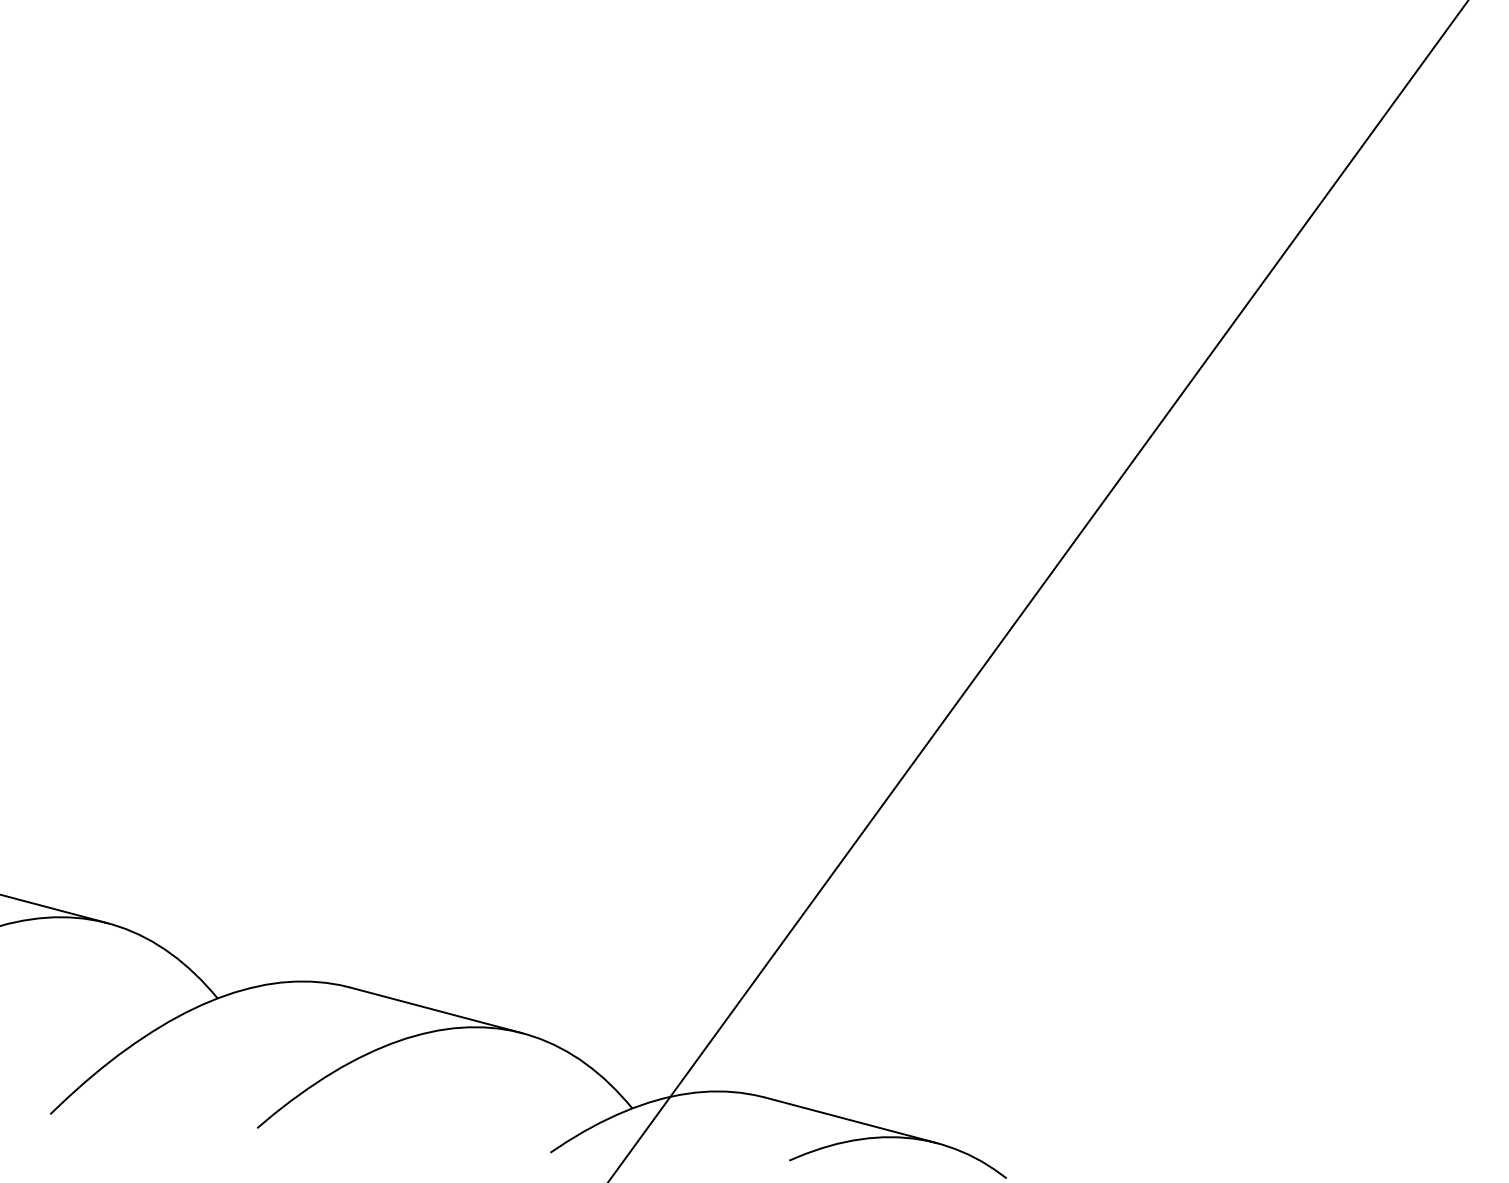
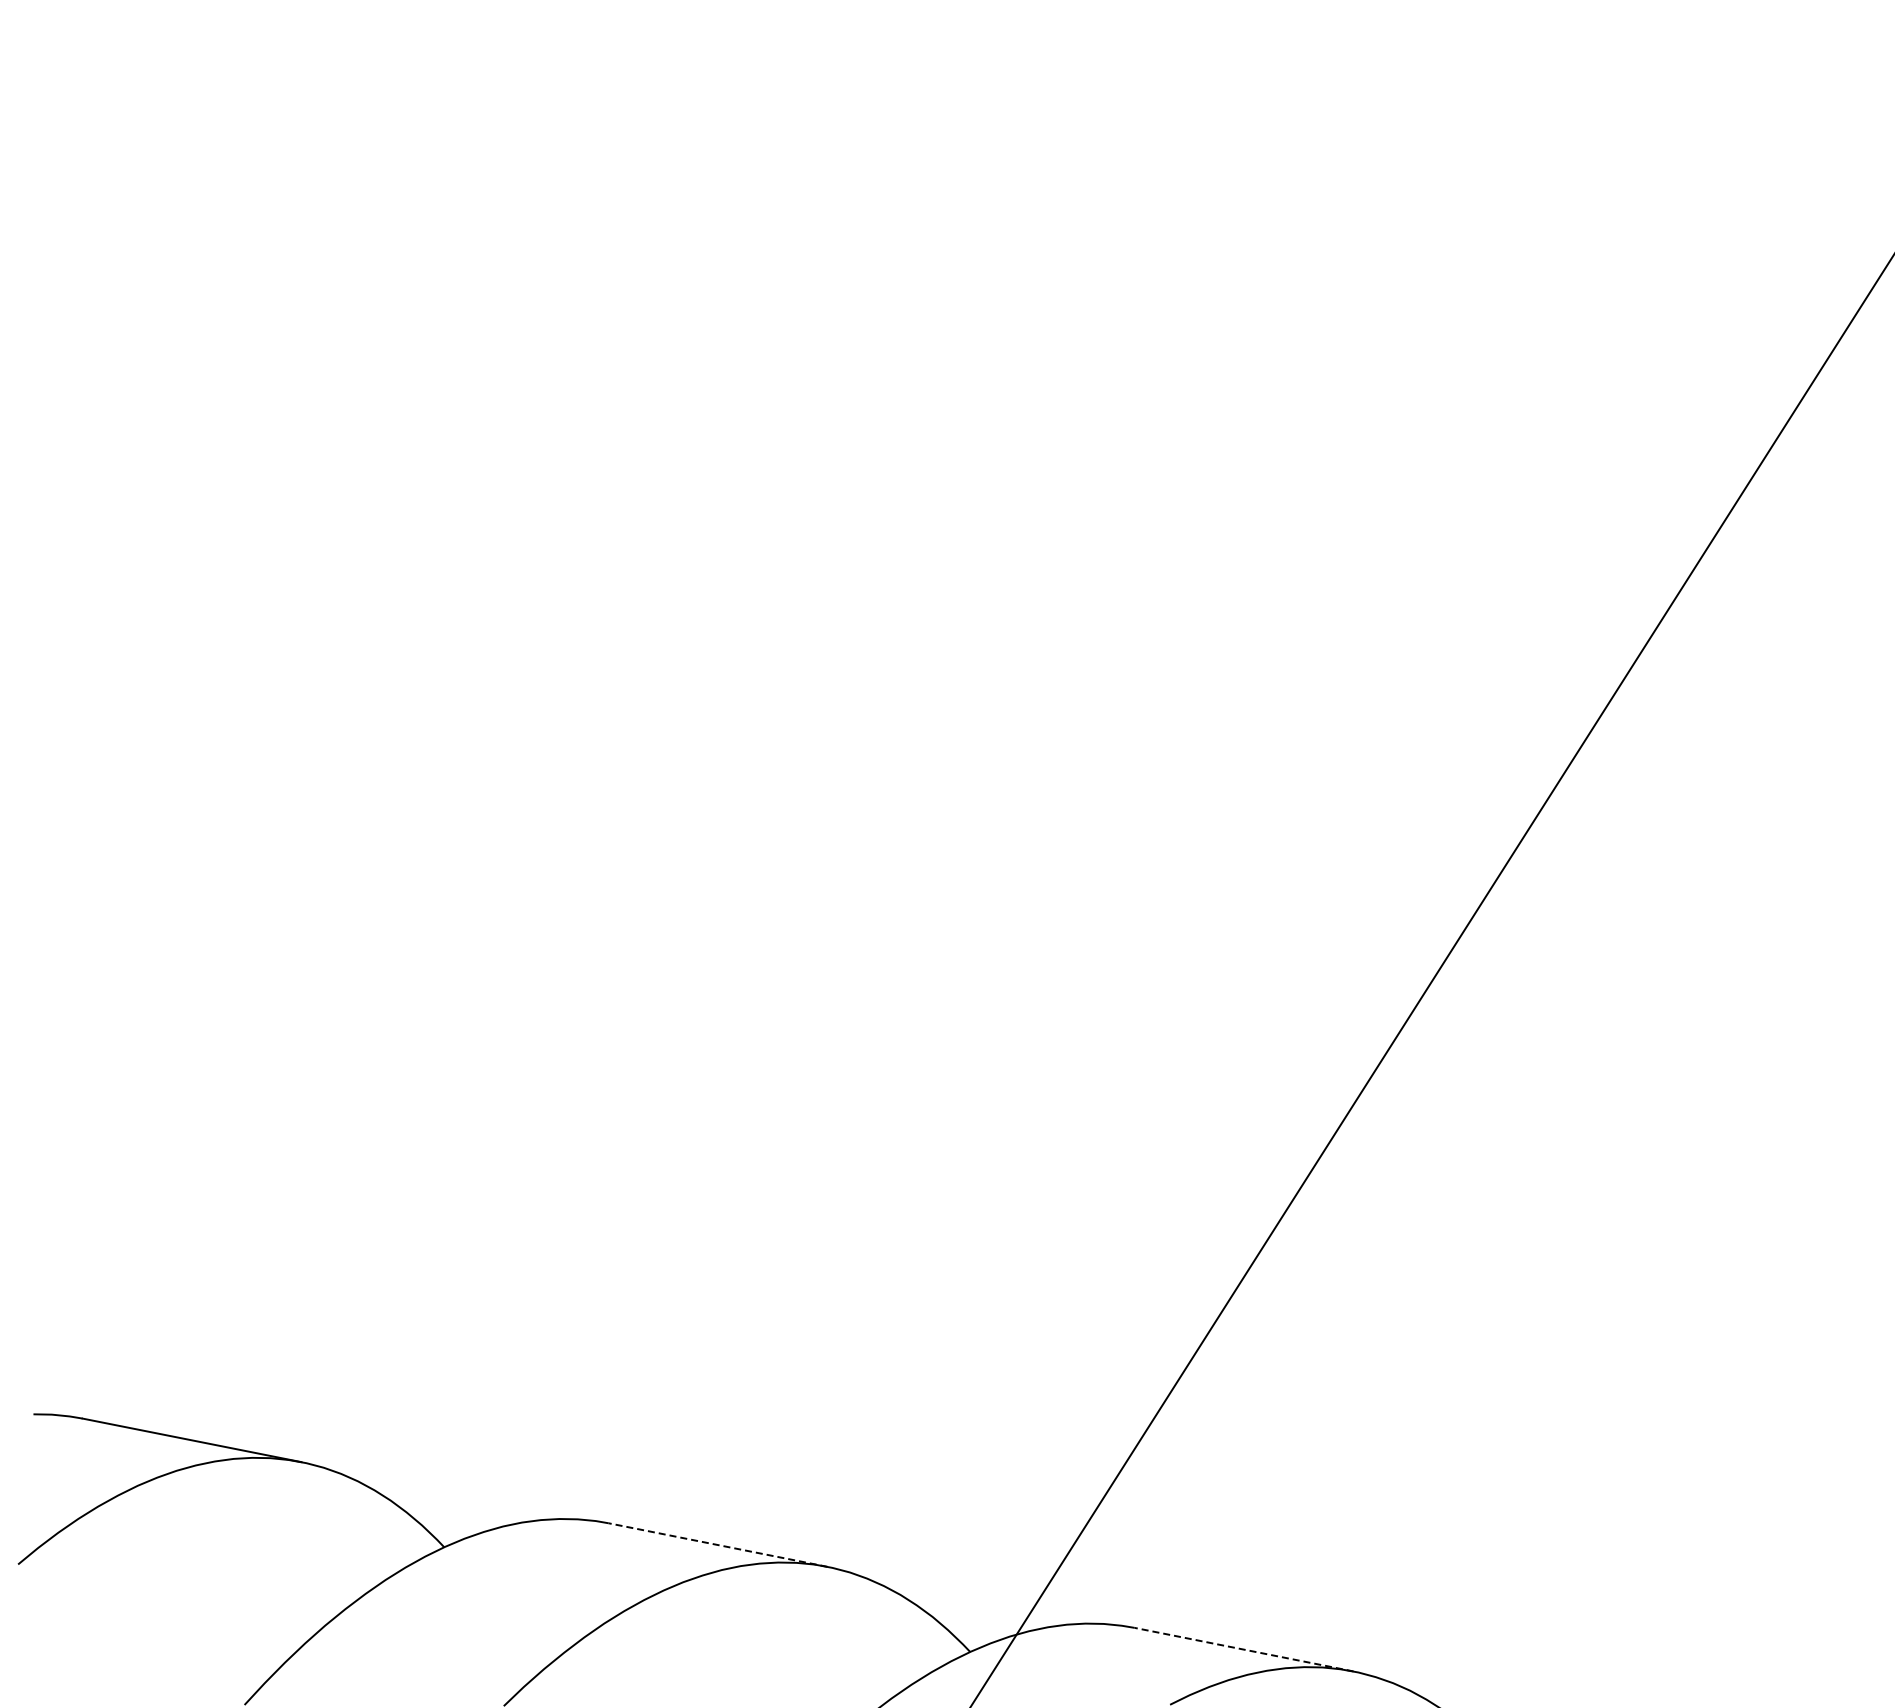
line: (435, 1009) -> (717, 1544), solid -> dashed
line: (851, 1120) -> (1244, 1649), solid -> dashed

